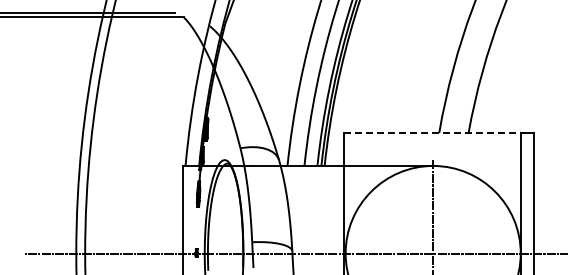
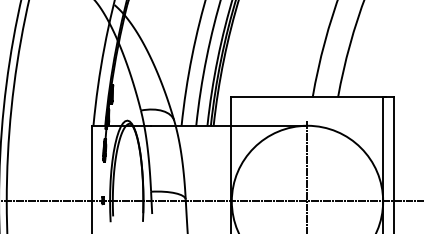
line: (434, 133) -> (308, 97), dashed -> solid

